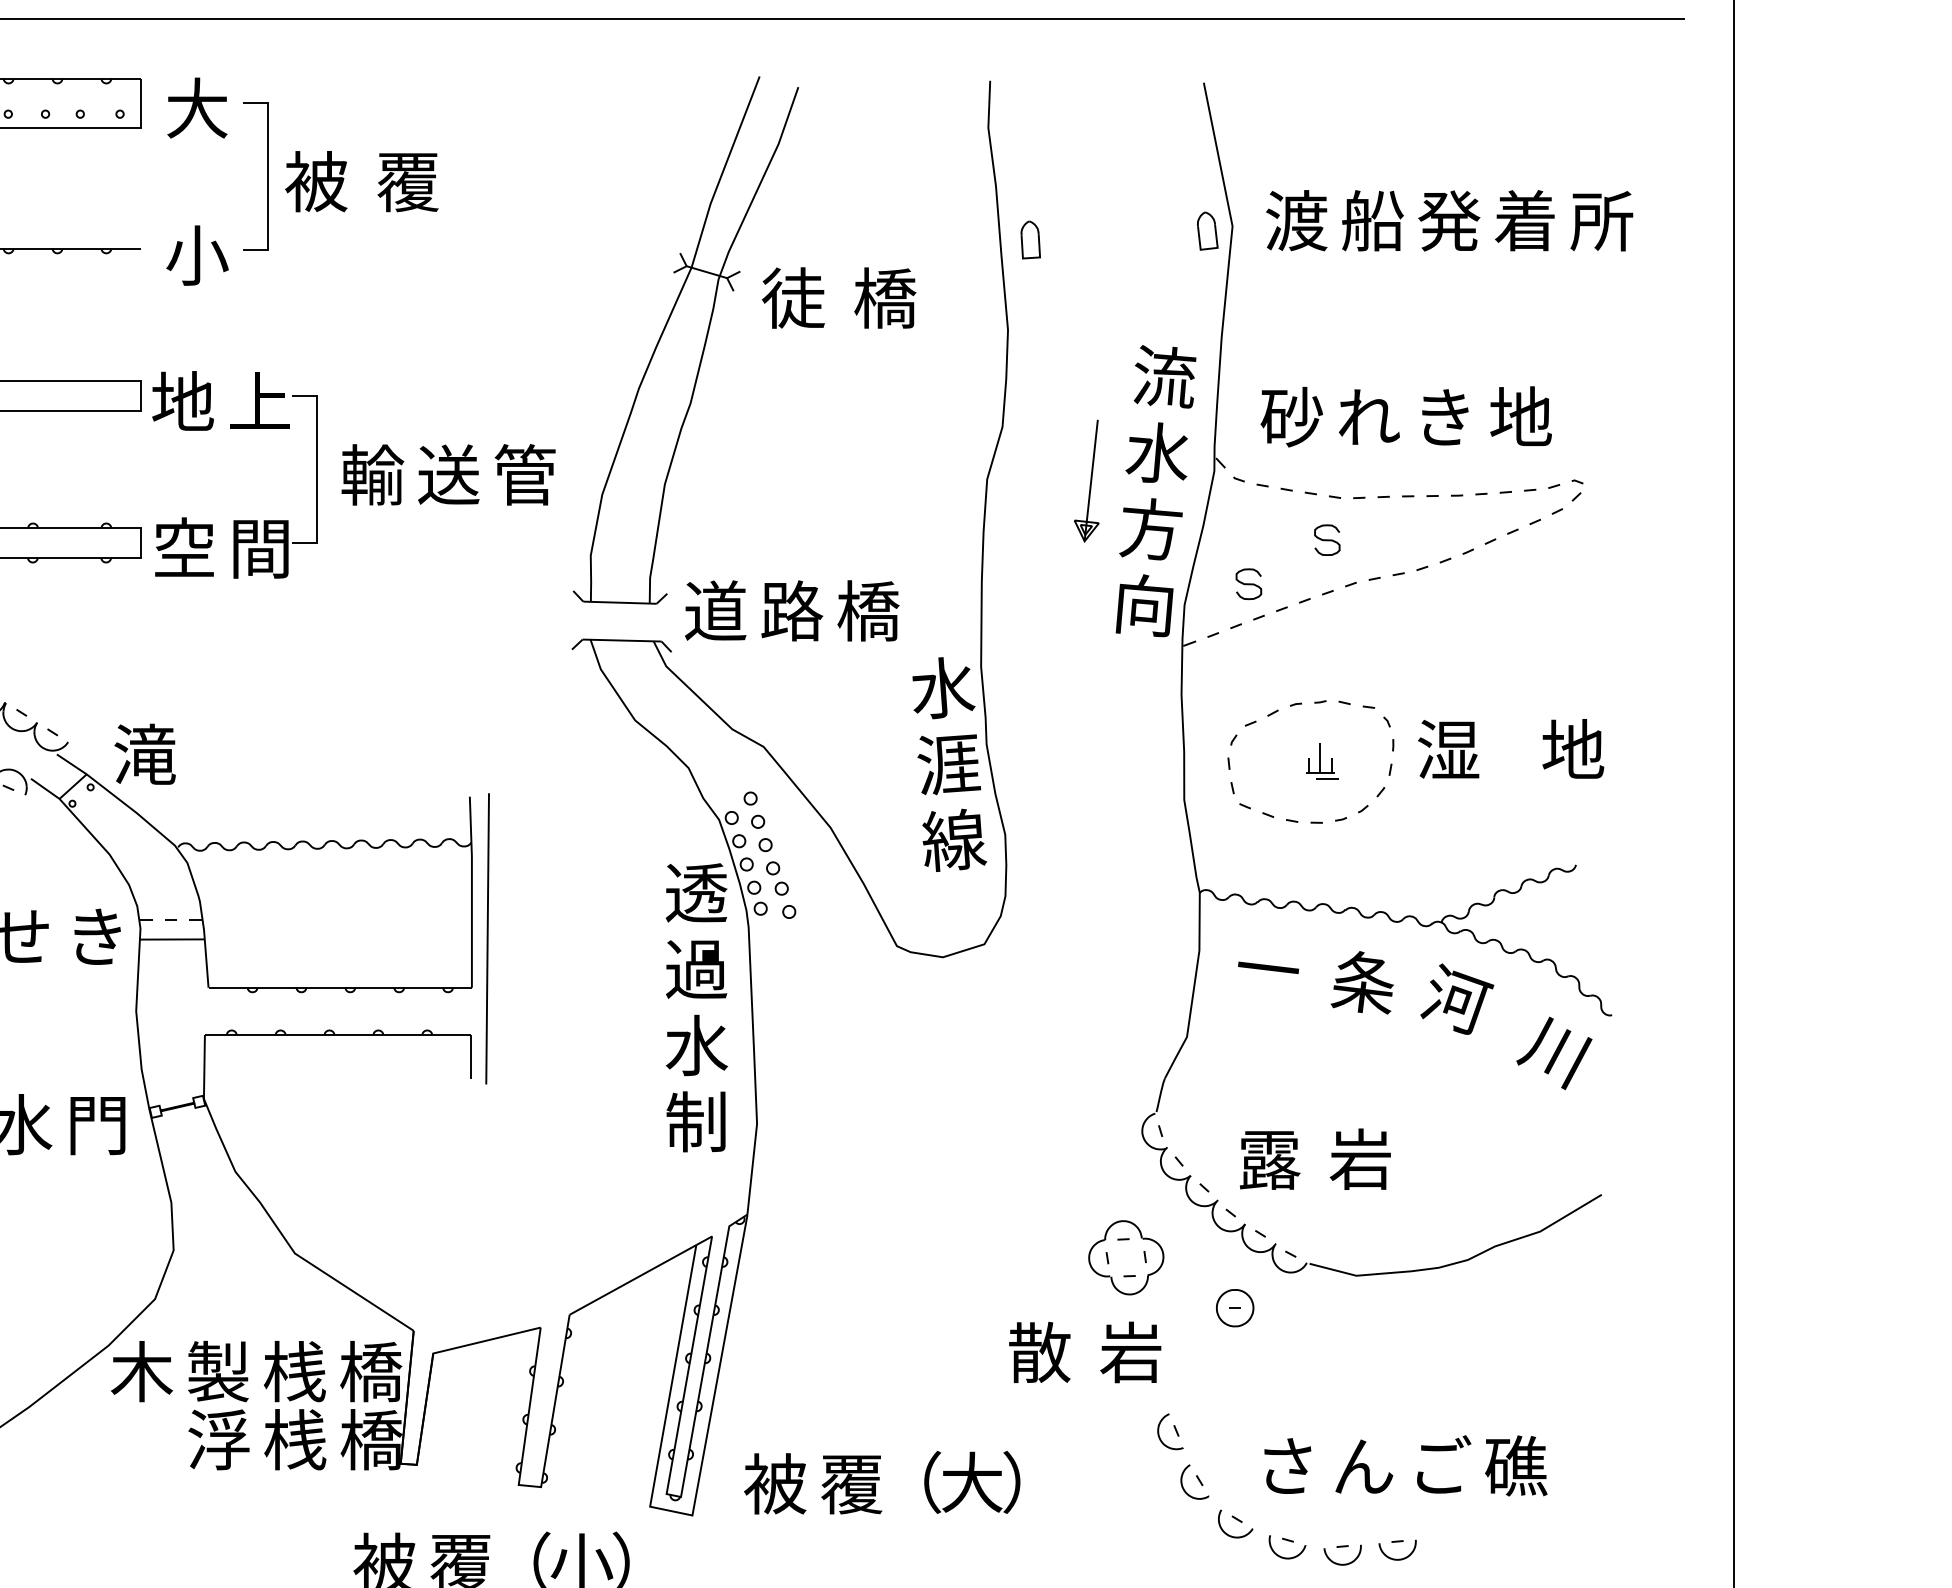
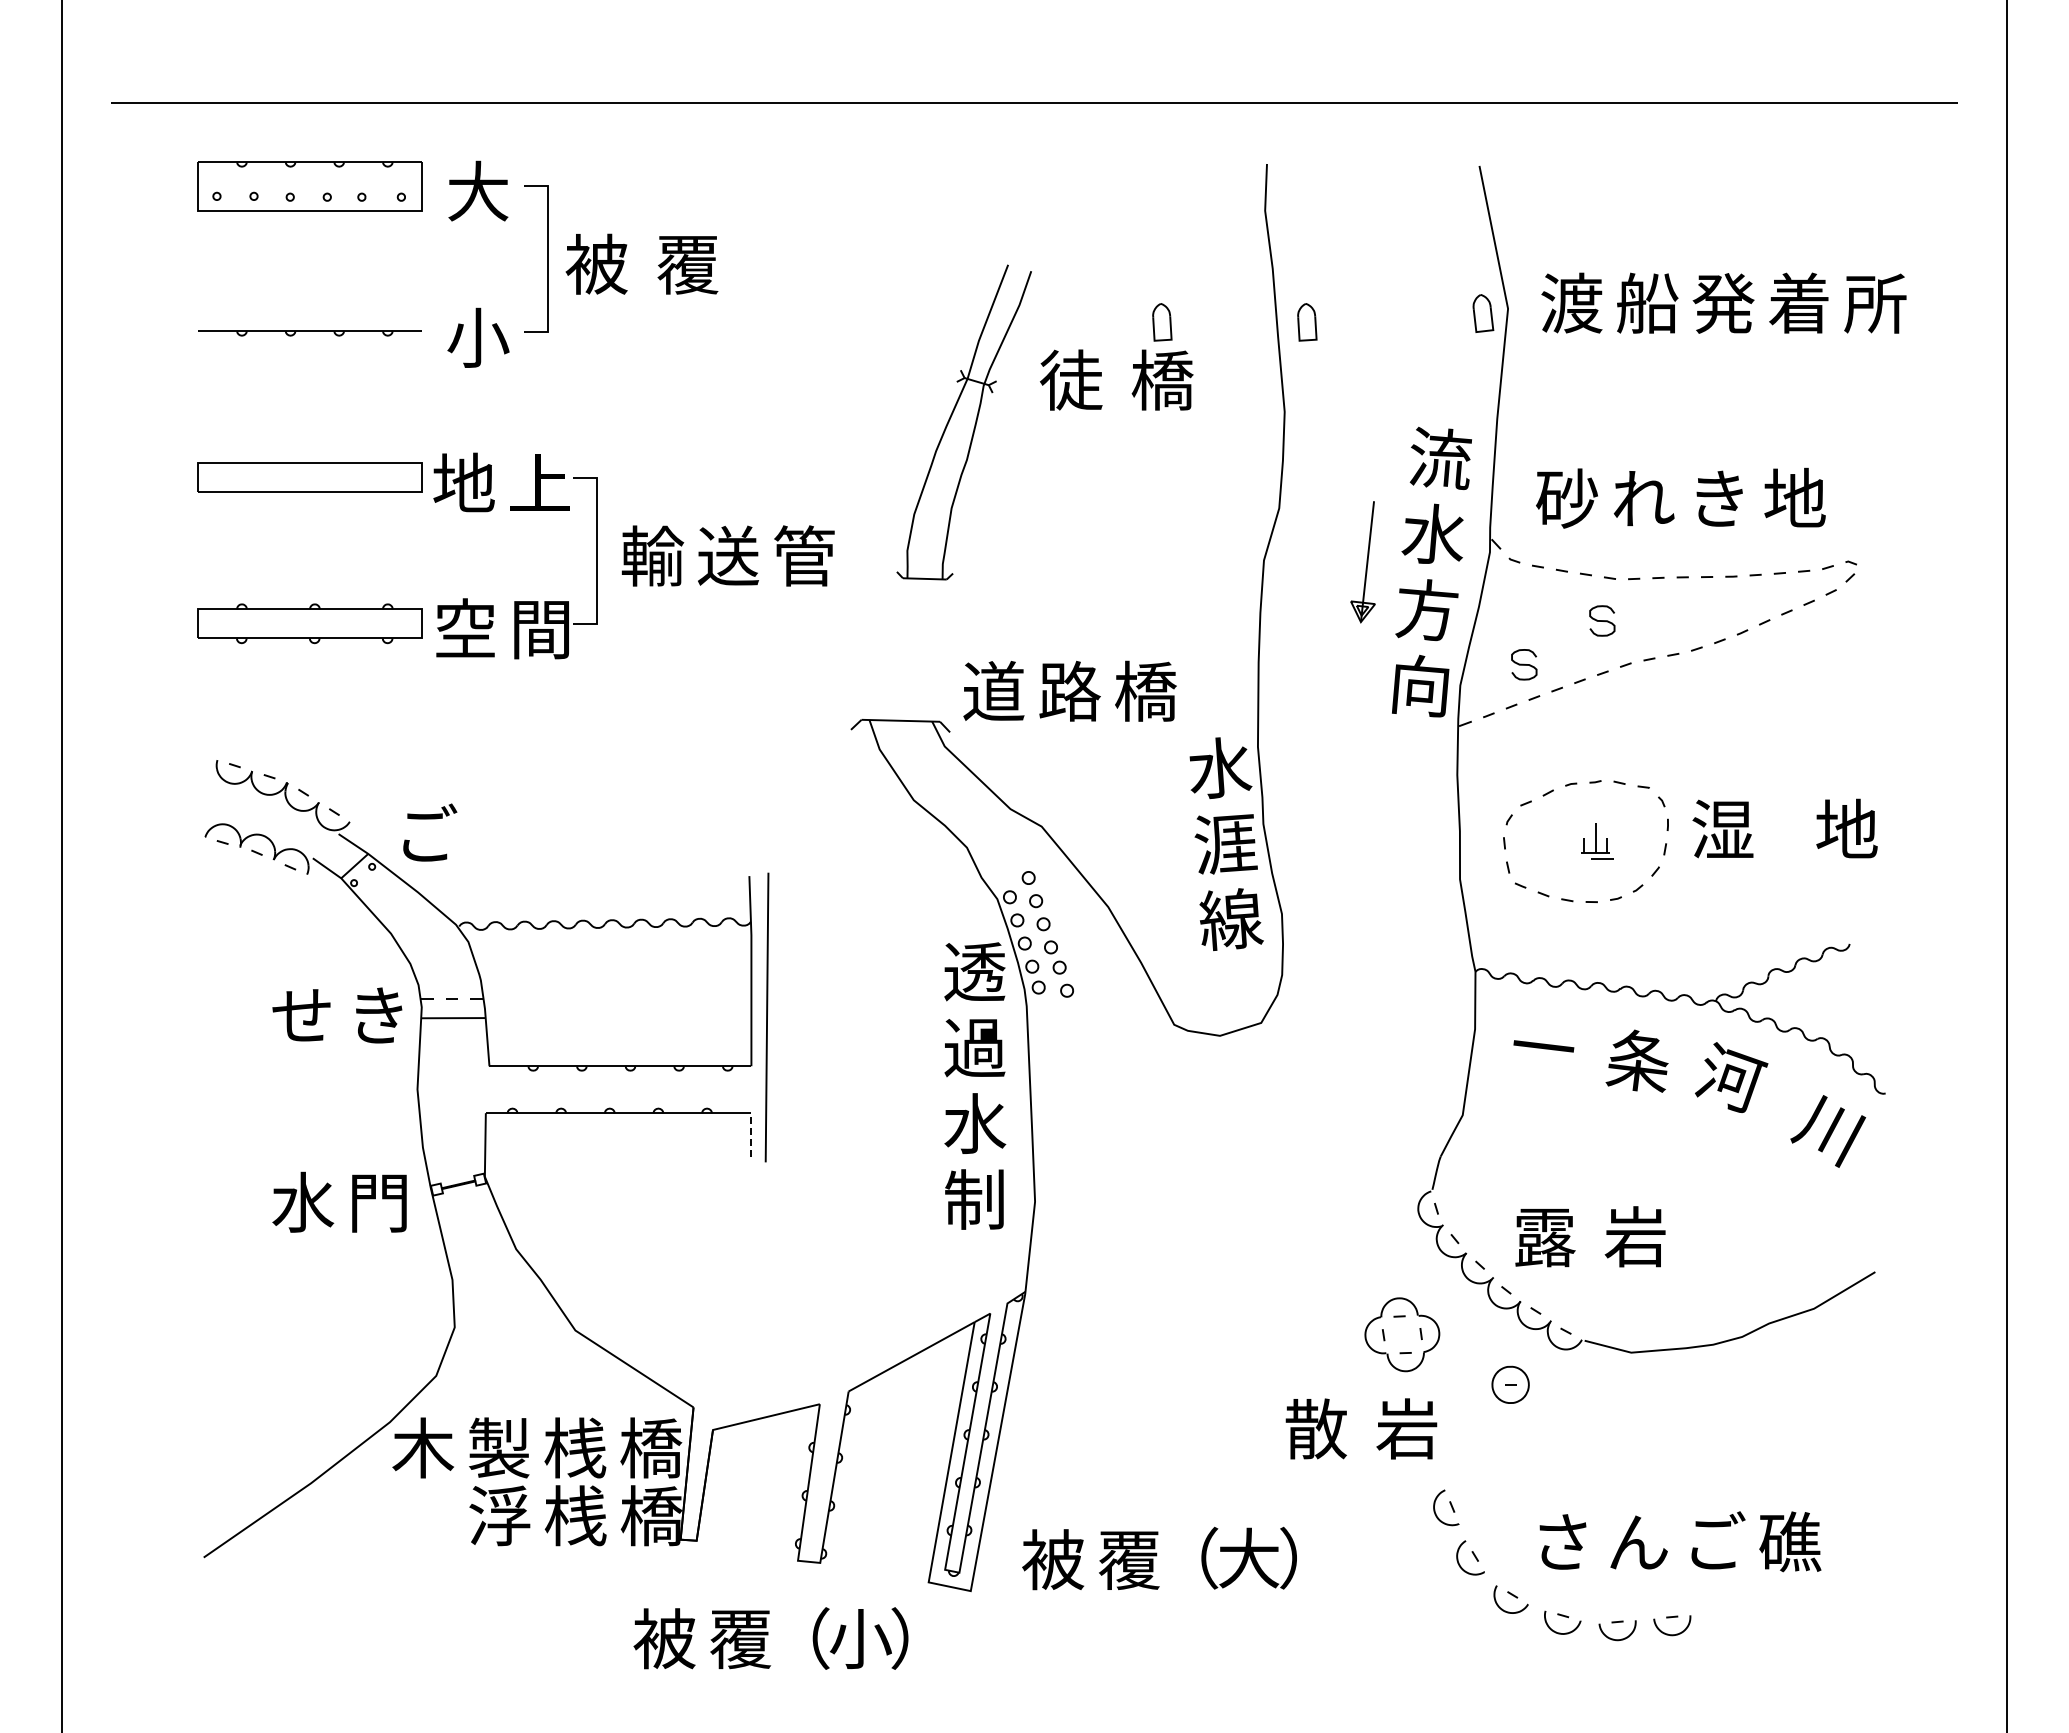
part: (885, 240) -> (1162, 322), added
part: (685, 340) -> (963, 422), size x0.6
text: (145, 753) -> (426, 833), 滝 -> ご
line: (470, 1057) -> (750, 1135), solid -> dashed

